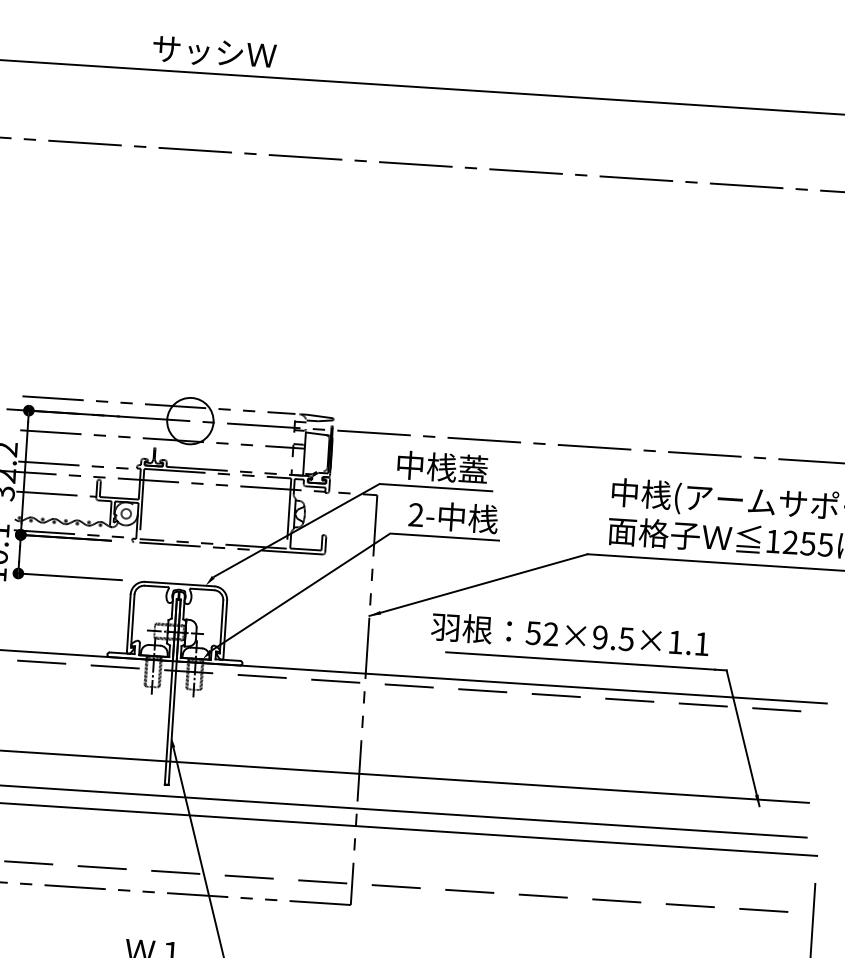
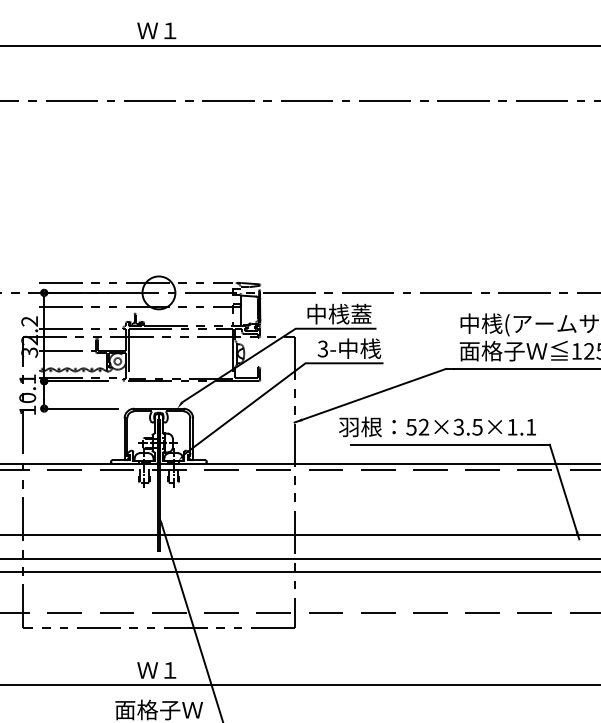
text: (213, 51) -> (158, 30), サッシＷ -> Ｗ１
text: (415, 515) -> (322, 349), 2- -> 3-
text: (599, 637) -> (458, 427), 52×9.5×1.1 -> 52×3.5×1.1

